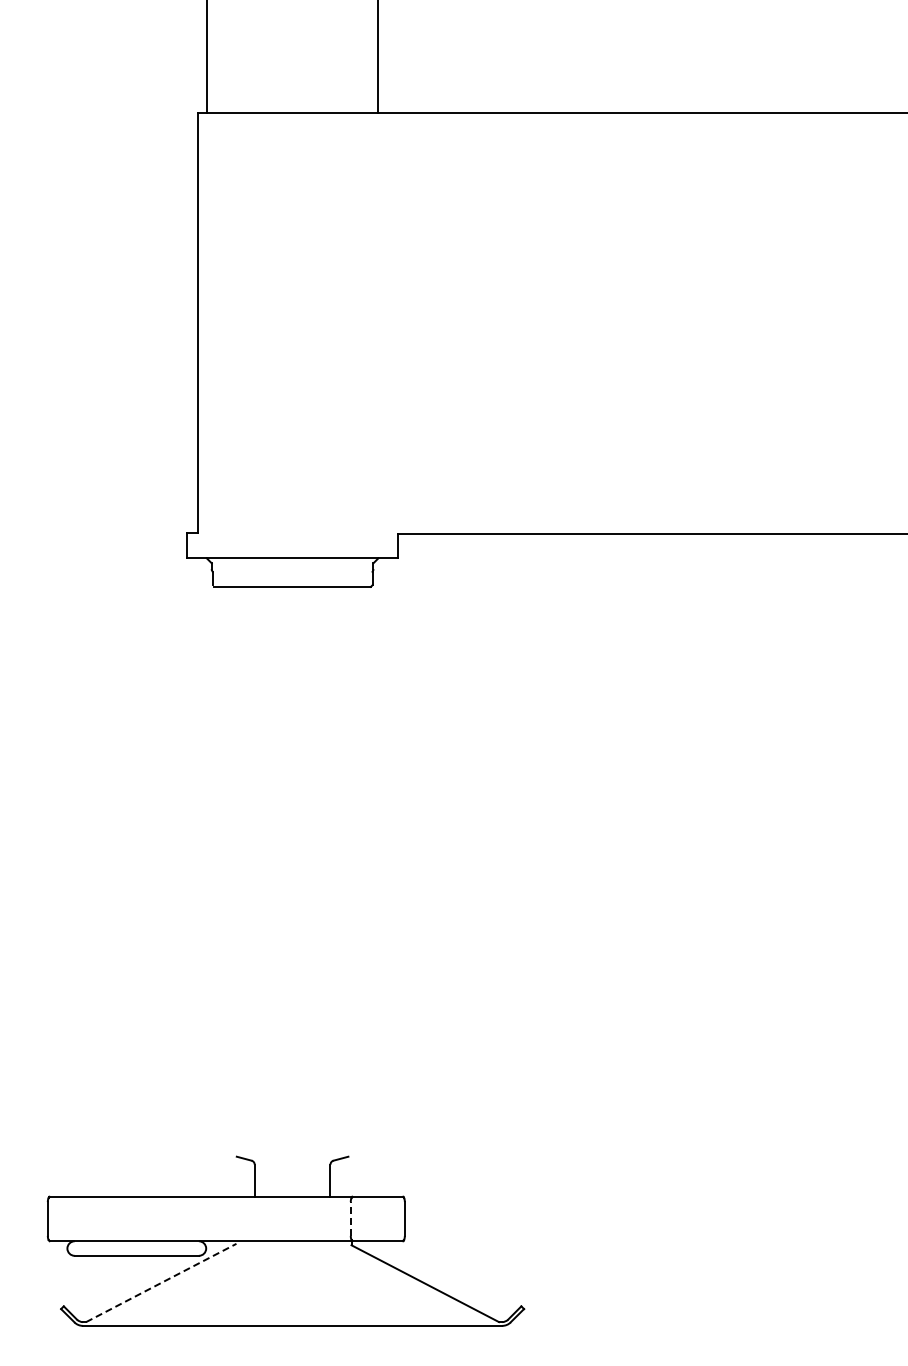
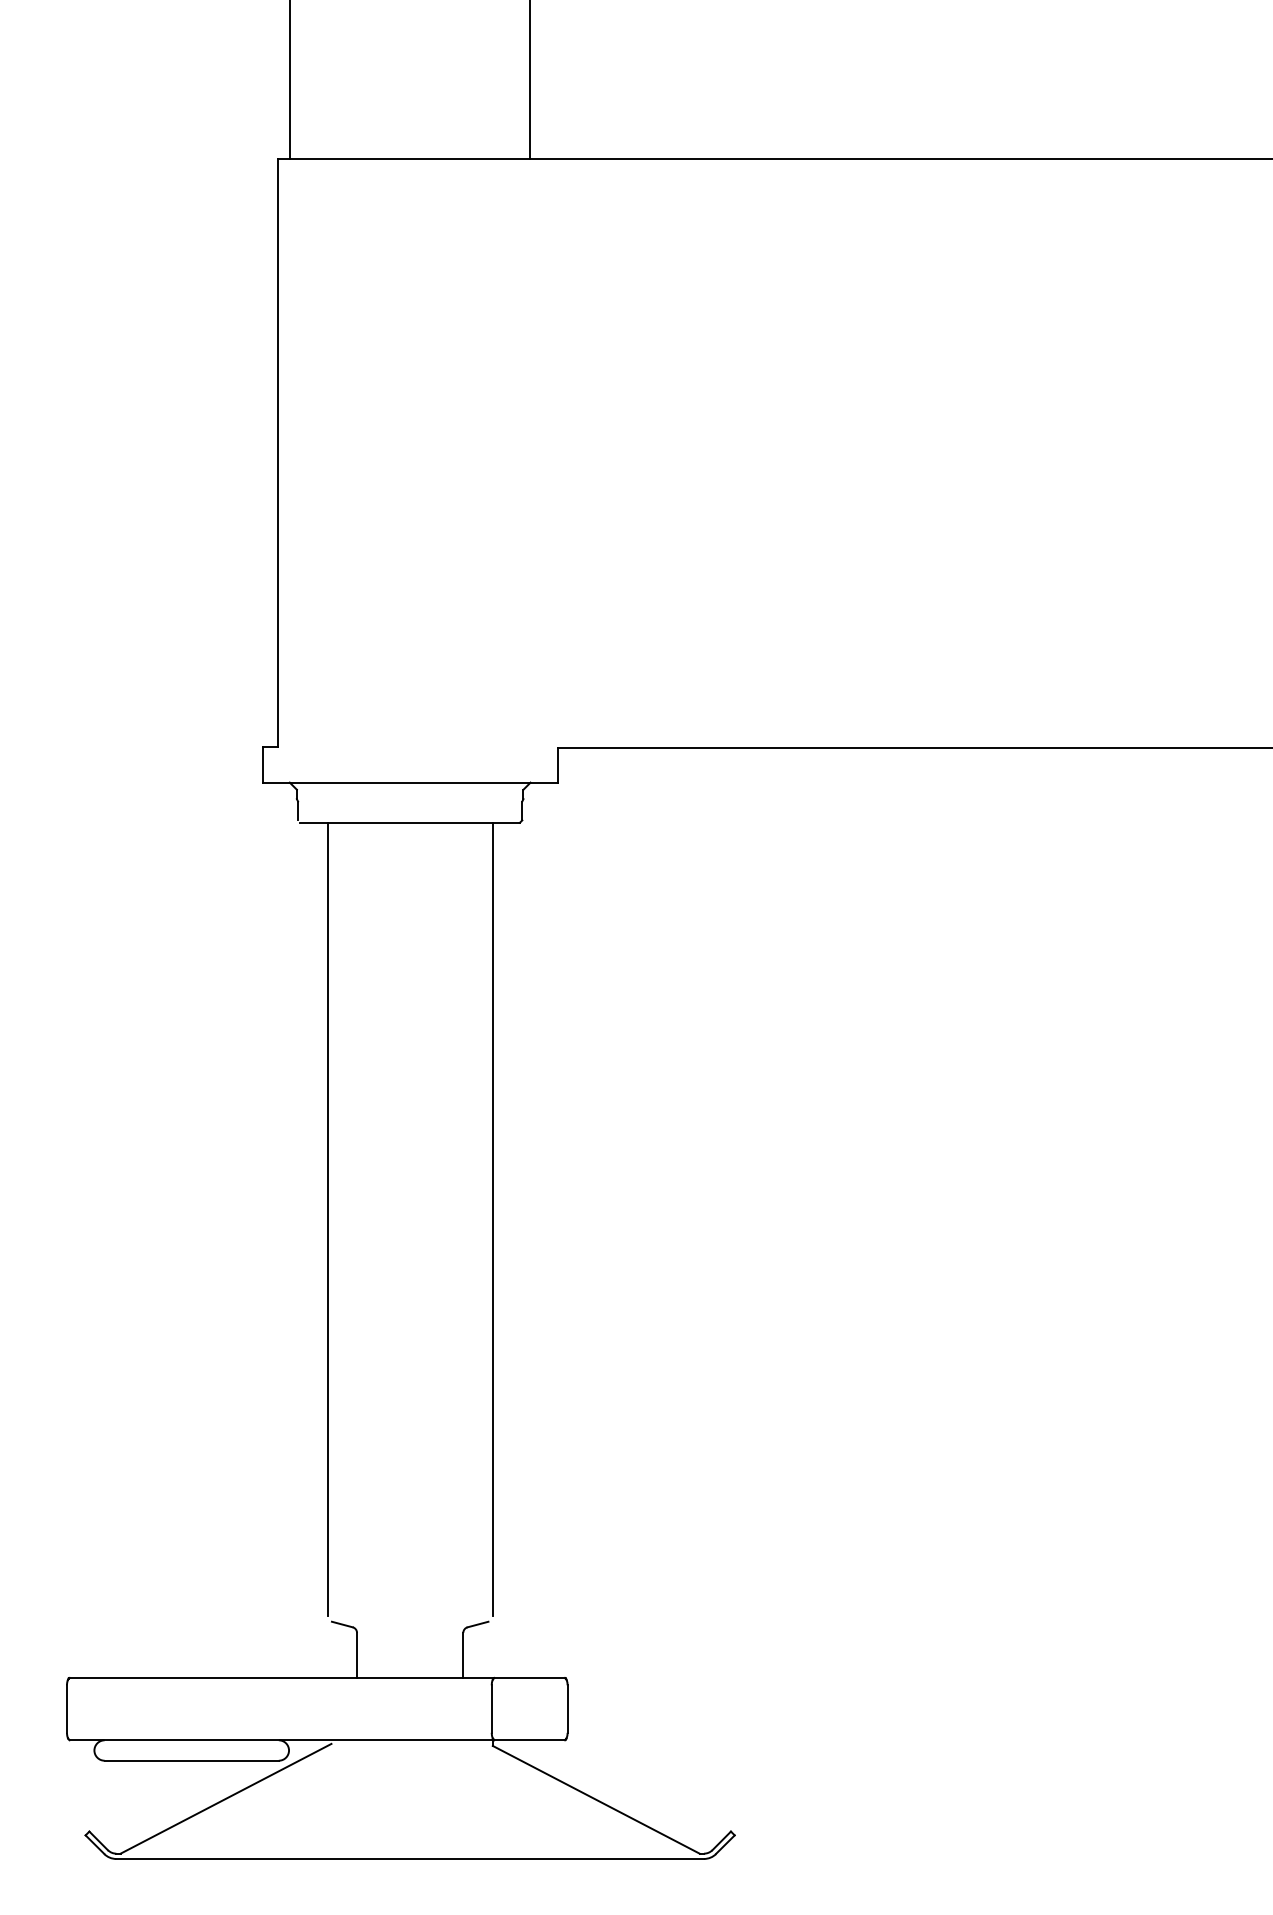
line: (233, 869) -> (327, 1219), added
line: (351, 869) -> (492, 1219), added
line: (350, 1219) -> (491, 1709), dashed -> solid
line: (161, 1282) -> (226, 1798), dashed -> solid

